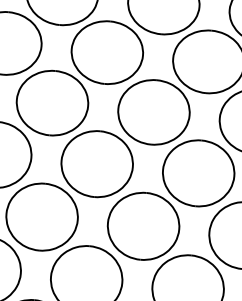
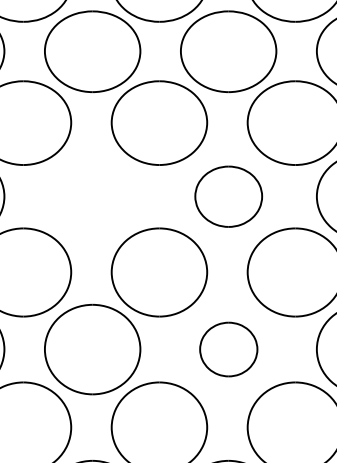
part: (52, 102) -> (92, 196), removed
part: (153, 112) -> (228, 196), size x0.7
part: (143, 226) -> (228, 349), size x0.6

